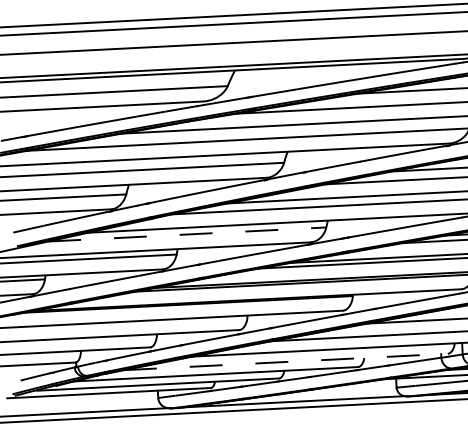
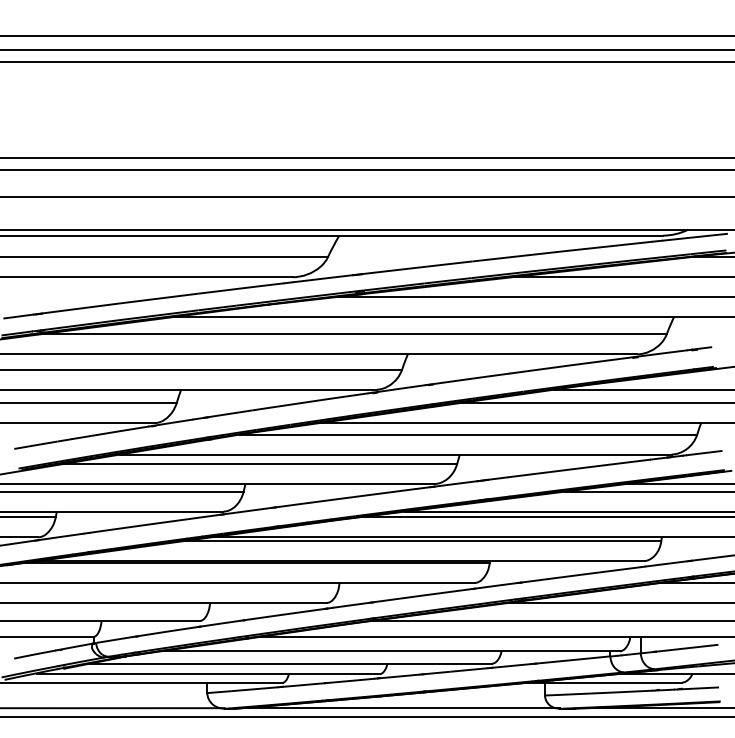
line: (187, 234) -> (260, 464), dashed -> solid
line: (285, 362) -> (390, 651), dashed -> solid

